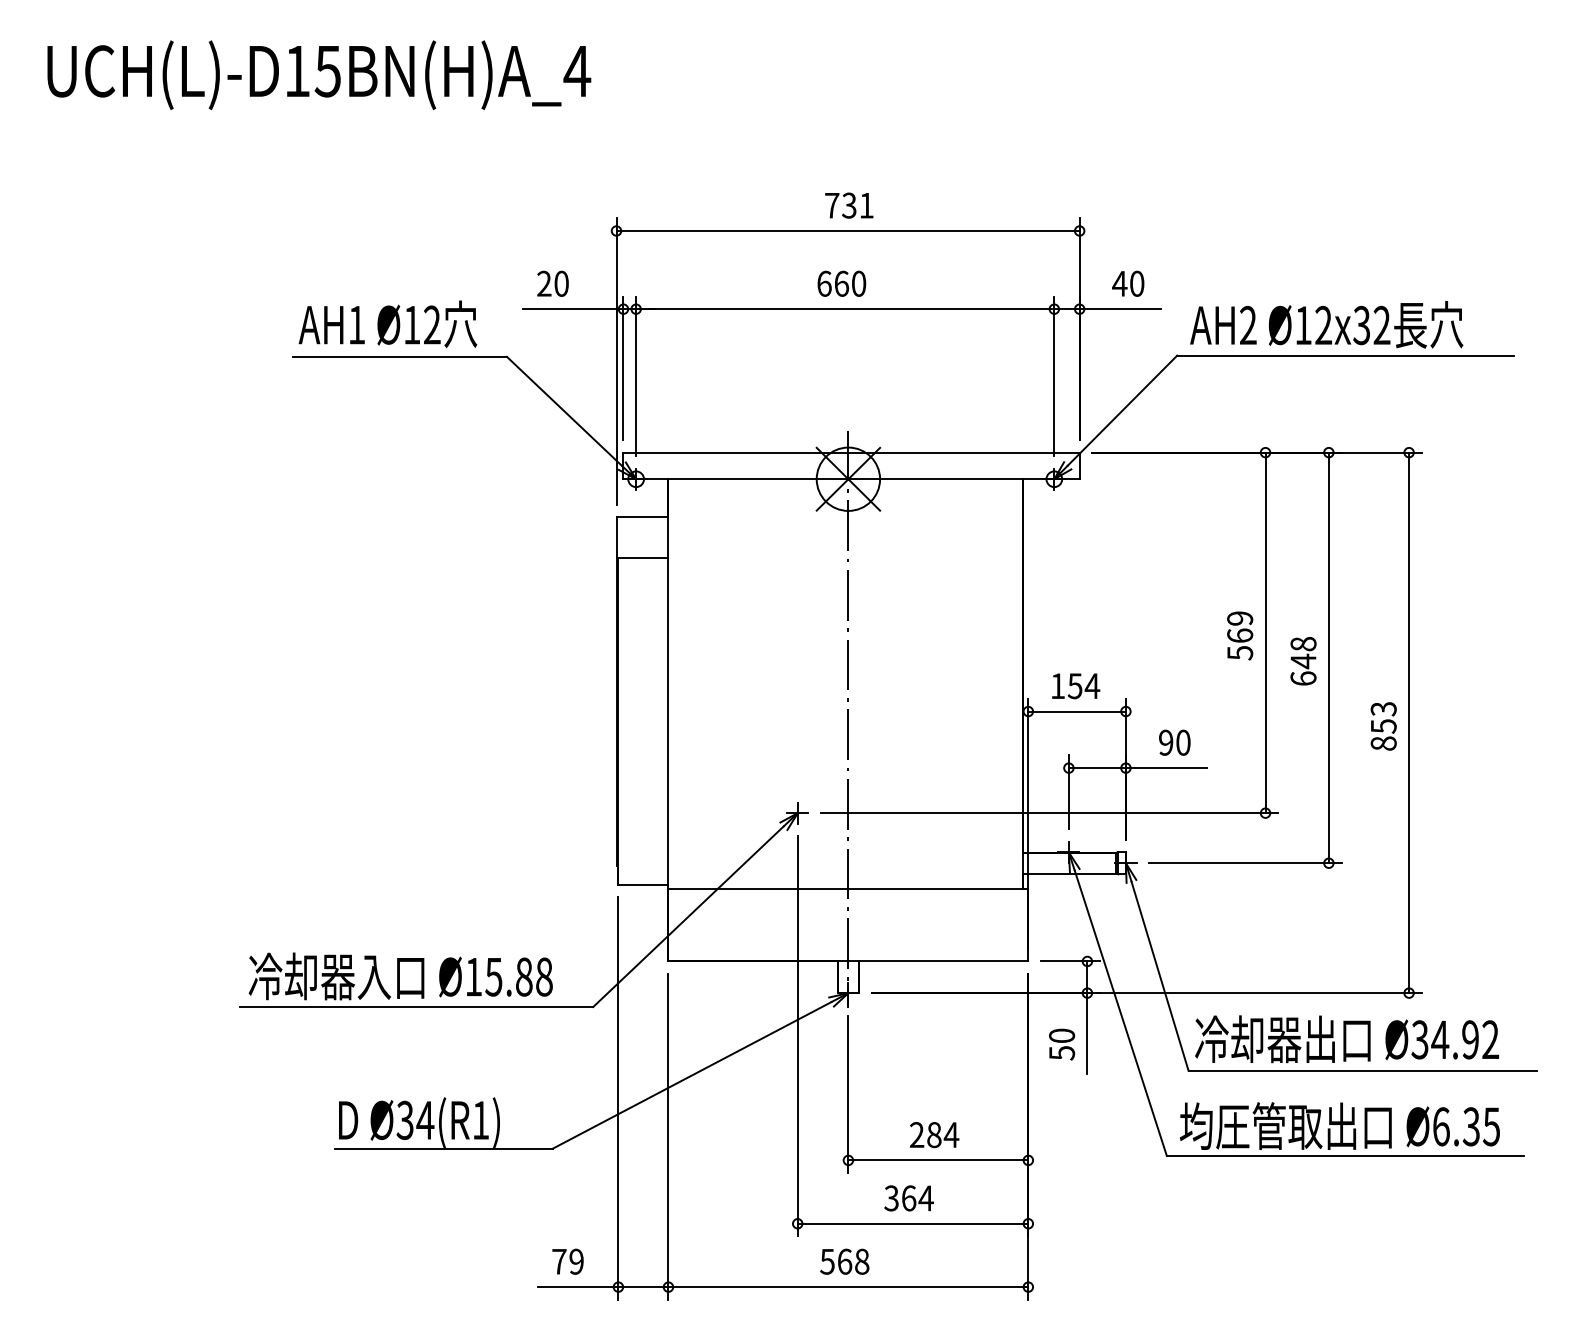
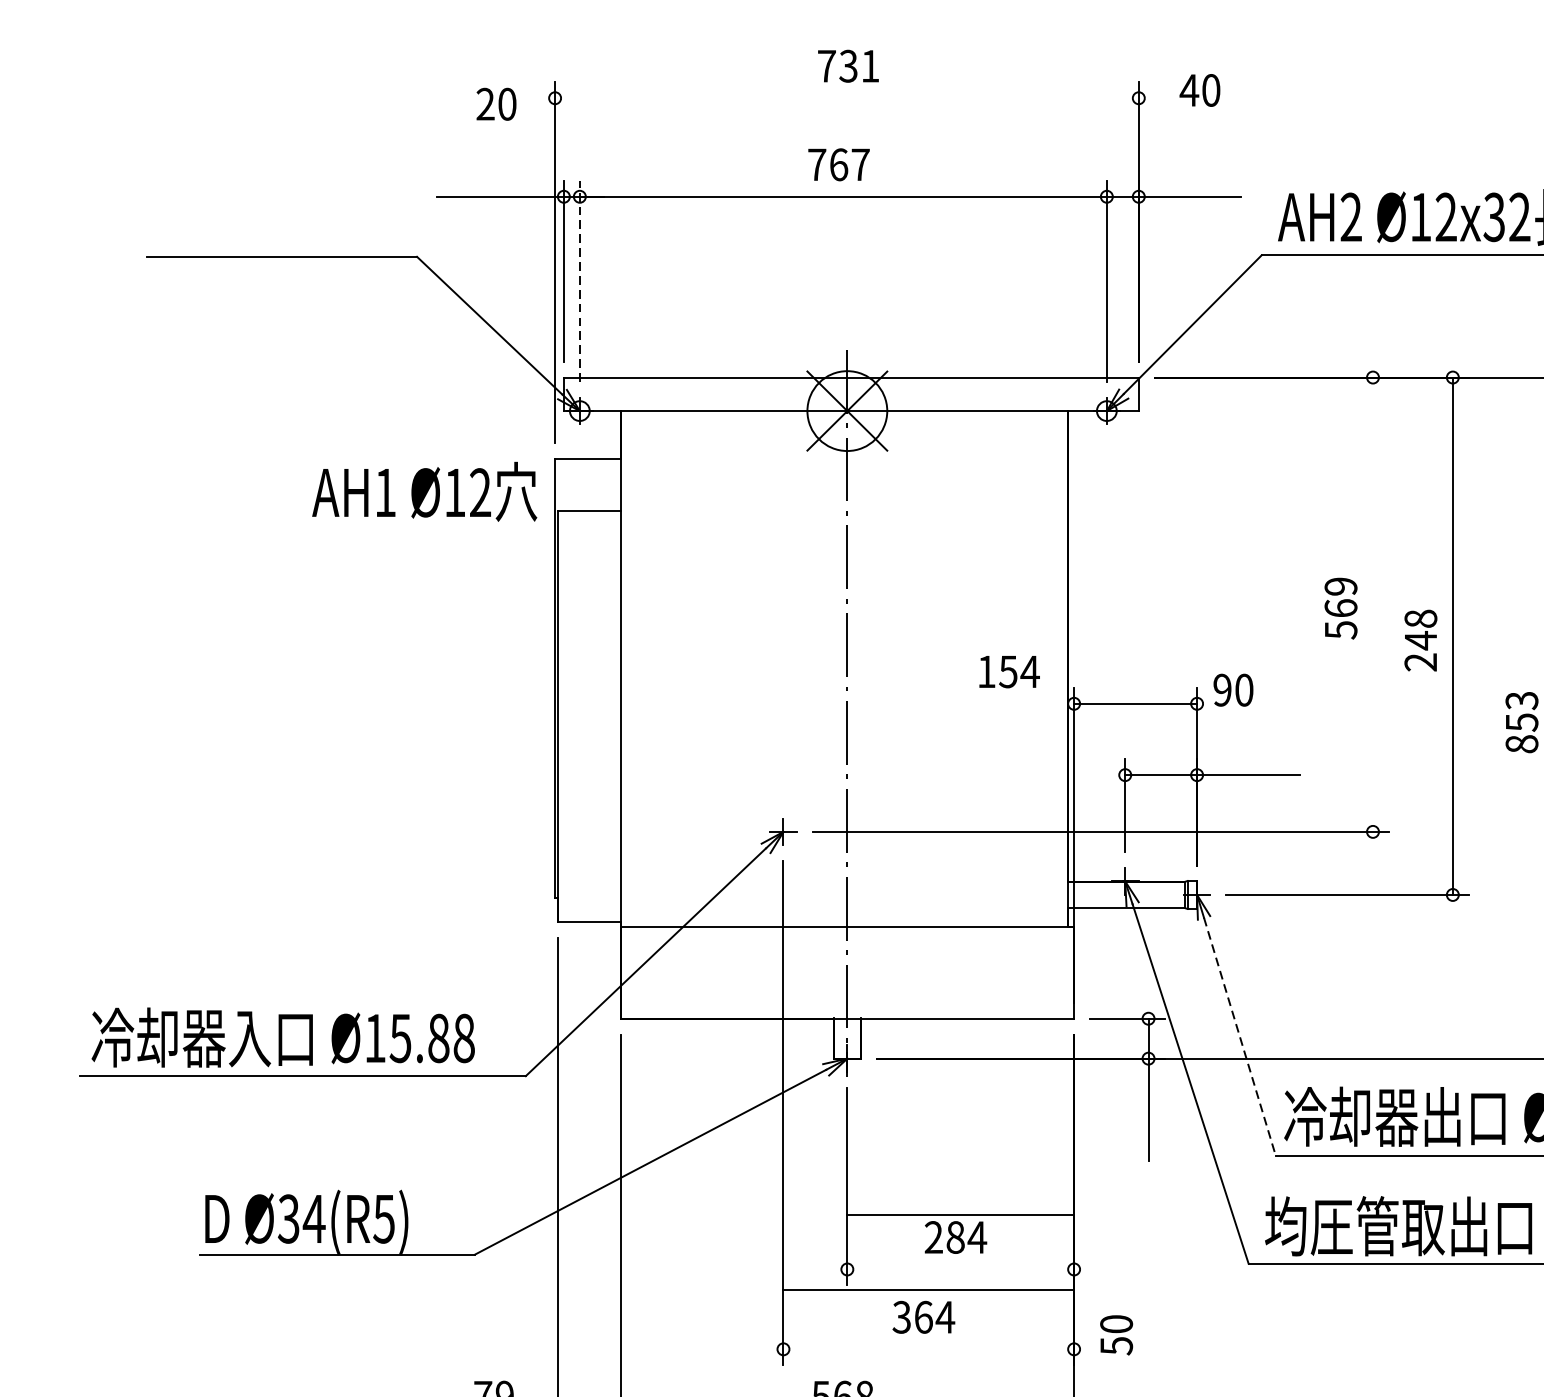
line: (847, 231) -> (846, 98), removed
text: (552, 283) -> (495, 103), moved
text: (841, 283) -> (838, 164), 660 -> 767
text: (1128, 283) -> (1200, 90), moved
text: (387, 324) -> (424, 492), moved
line: (636, 376) -> (580, 281), solid -> dashed
line: (1265, 632) -> (1372, 604), removed
text: (1303, 678) -> (1420, 662), 648 -> 248
text: (1076, 686) -> (1010, 672), moved
text: (1174, 742) -> (1233, 689), moved
line: (1159, 976) -> (1239, 1037), solid -> dashed
text: (1062, 1044) -> (1117, 1335), moved
text: (480, 1120) -> (383, 1219), Ø34(R1) -> Ø34(R5)
line: (938, 1160) -> (960, 1215), moved
line: (912, 1223) -> (928, 1289), moved

